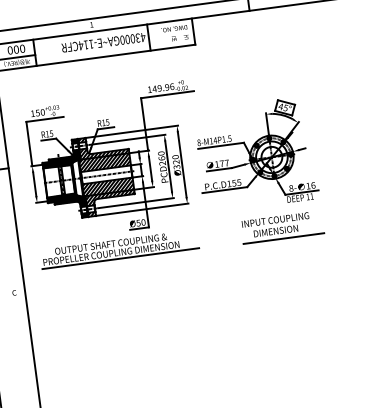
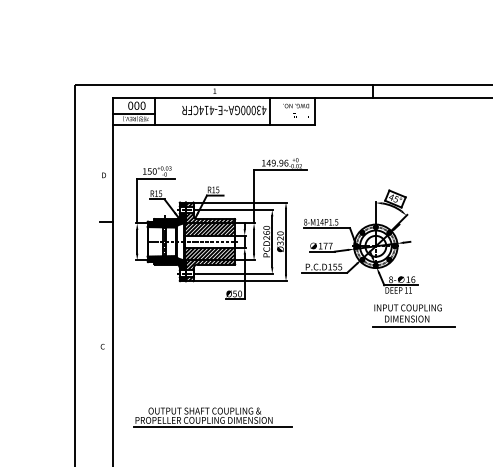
text: (90, 43) -> (211, 109), 43000GA~E-114CFR -> 43000GA~E-414CFR
part: (281, 226) -> (413, 315), moved
part: (119, 249) -> (212, 417), moved

